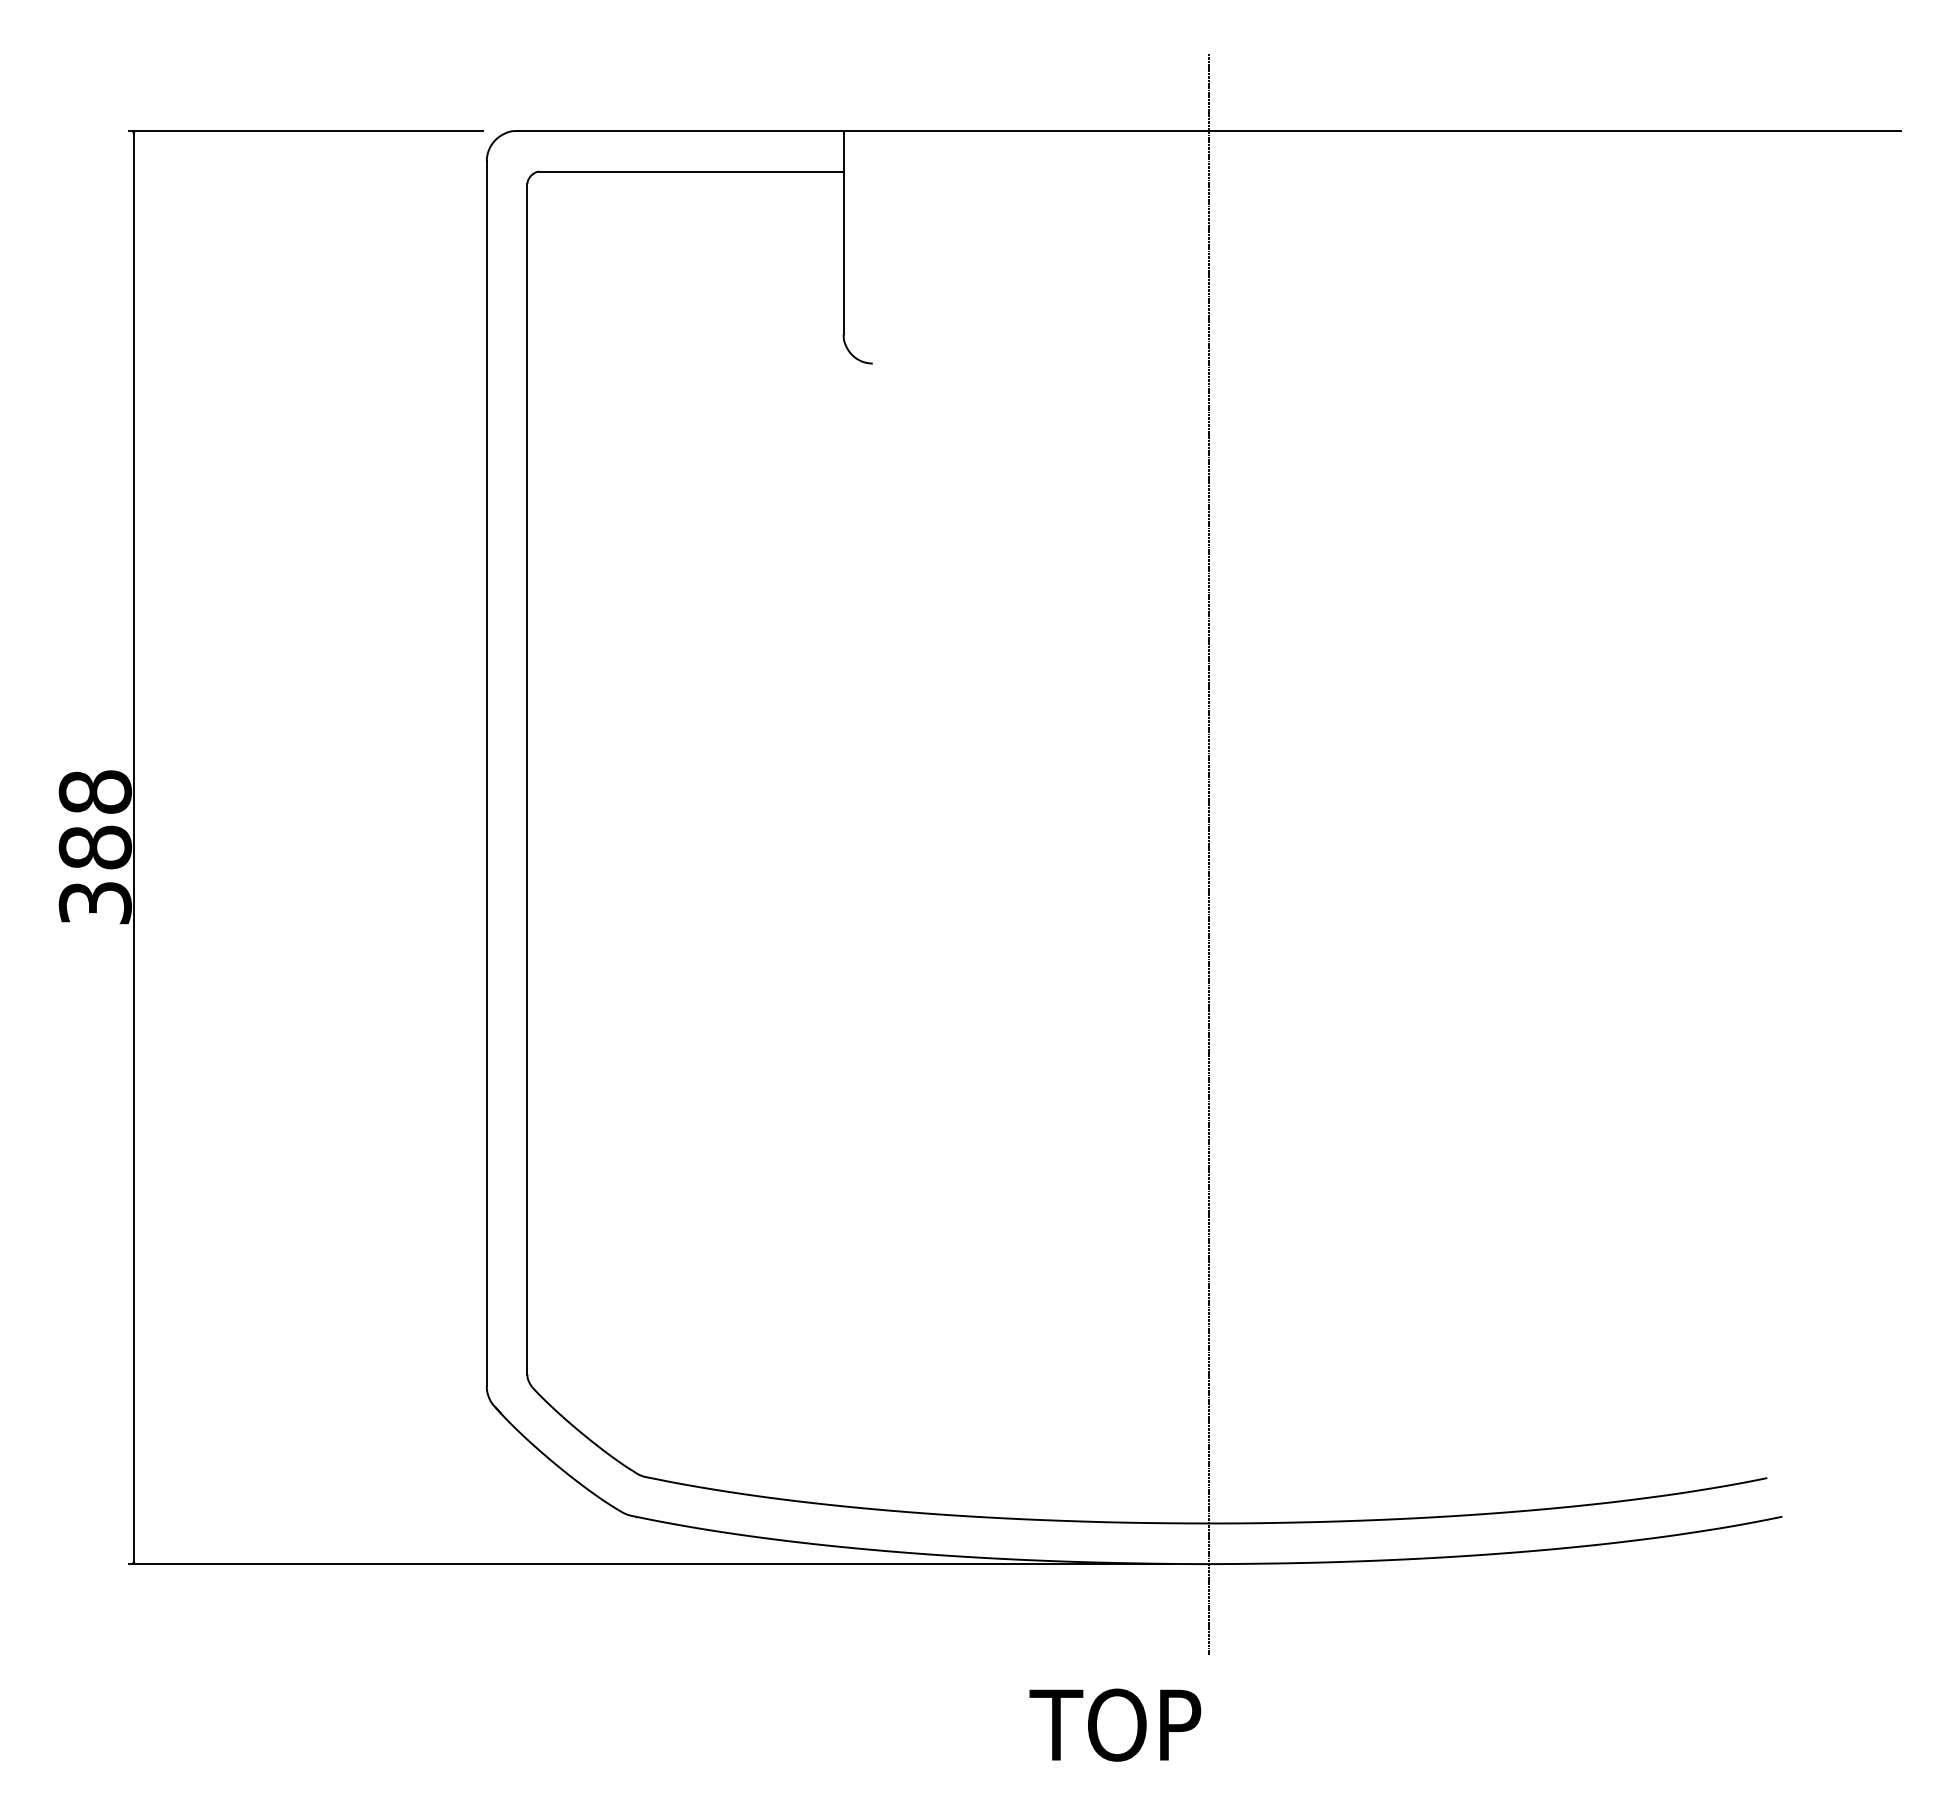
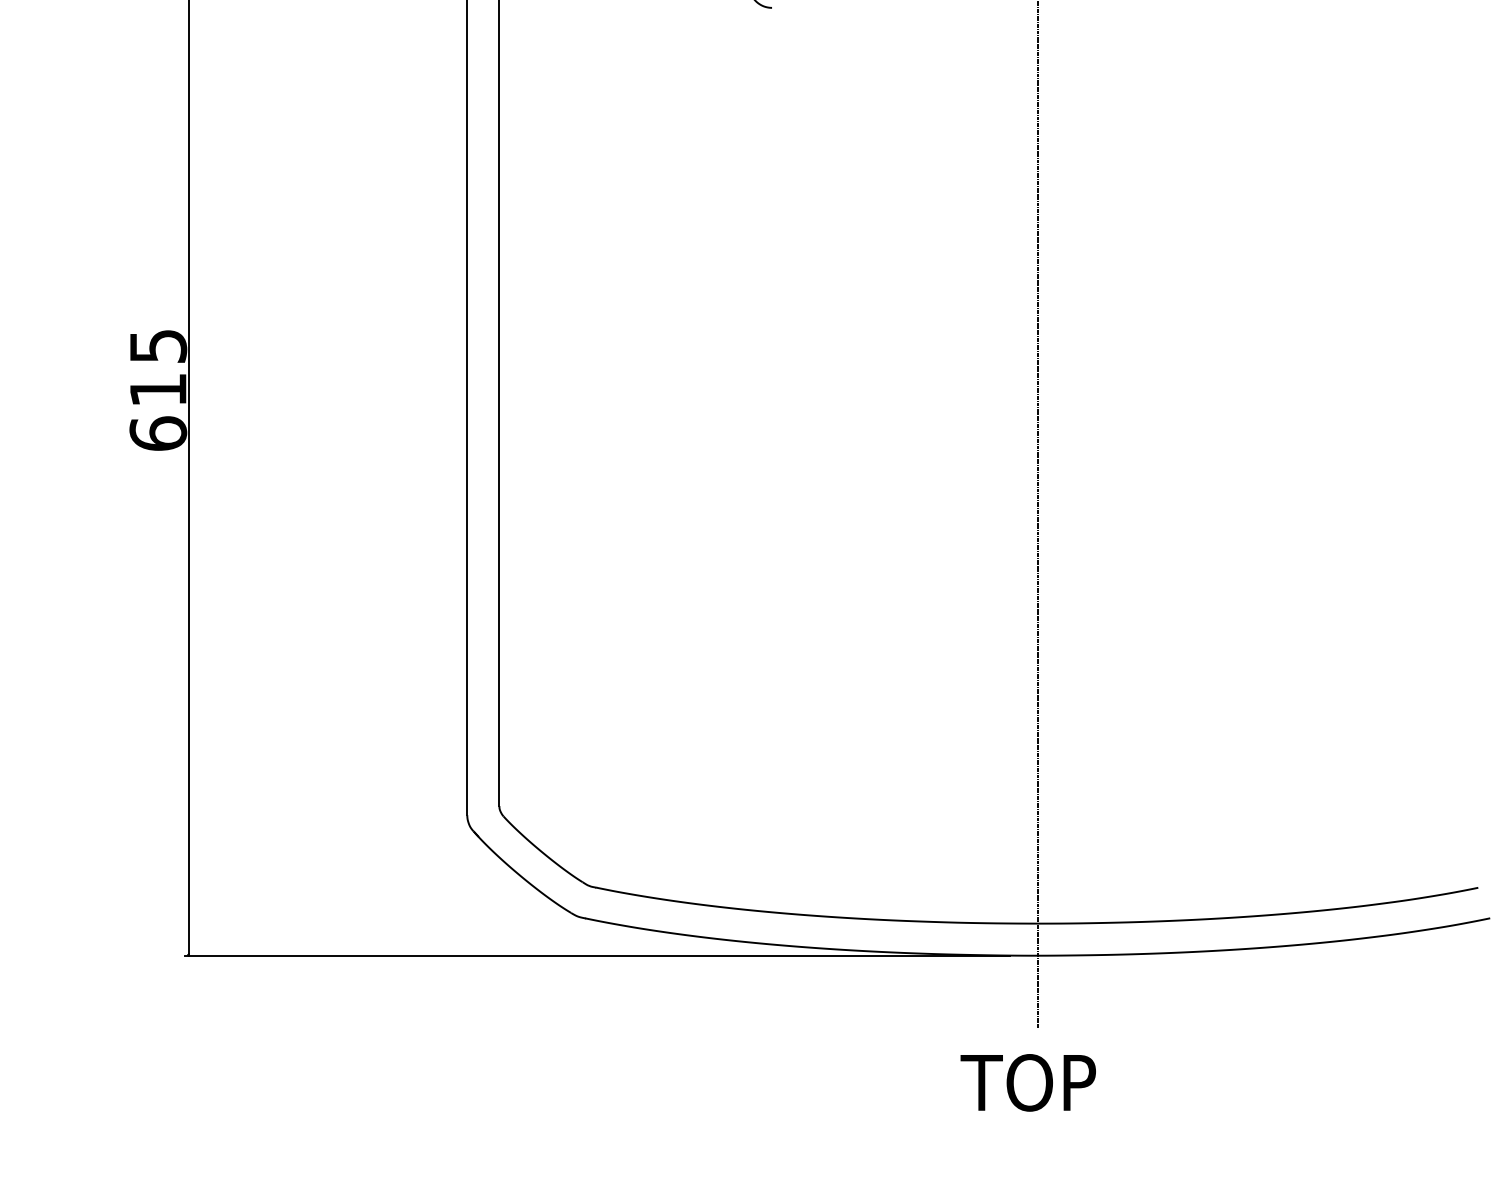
text: (94, 847) -> (157, 389), 388 -> 615
text: (1115, 1724) -> (1028, 1082), moved

